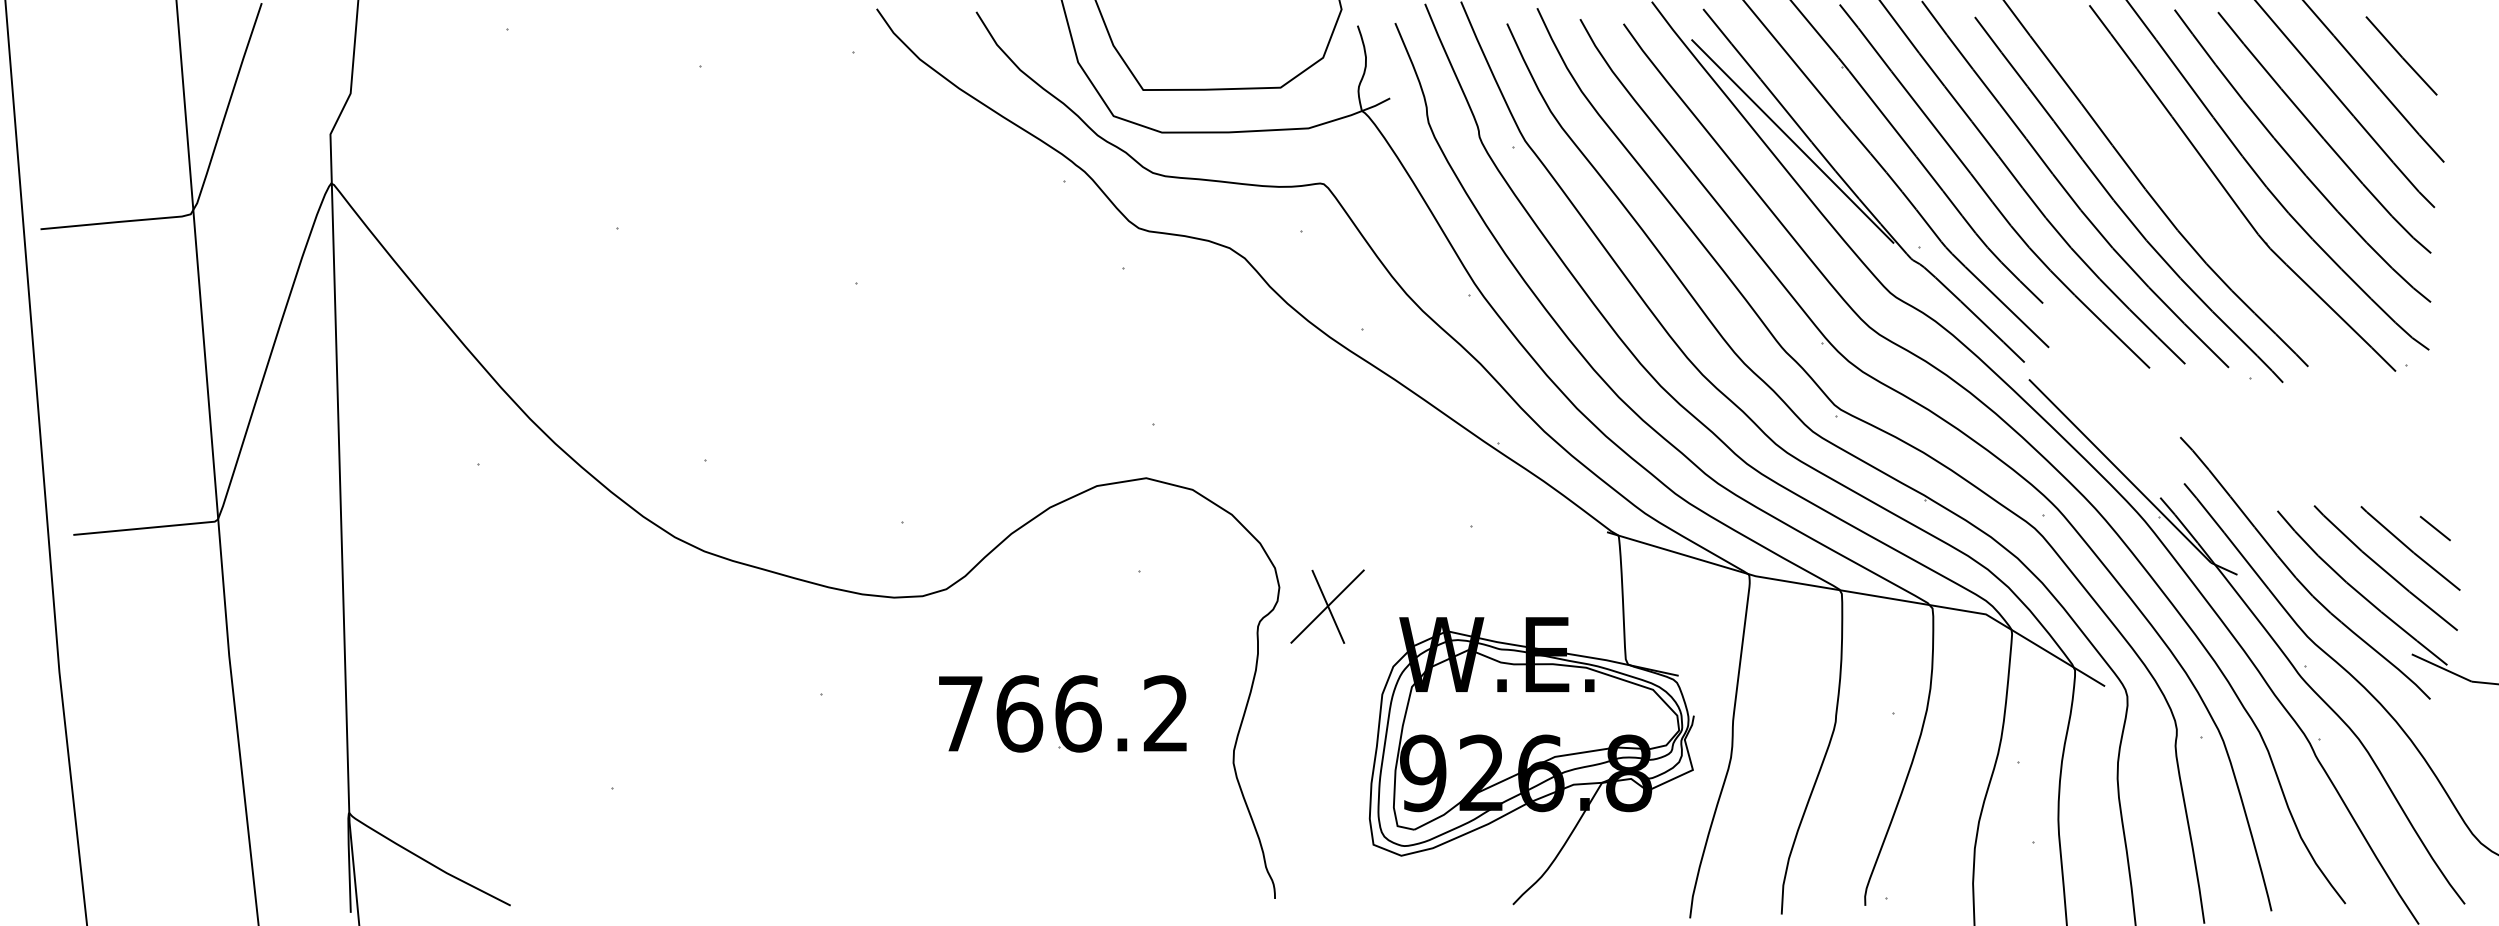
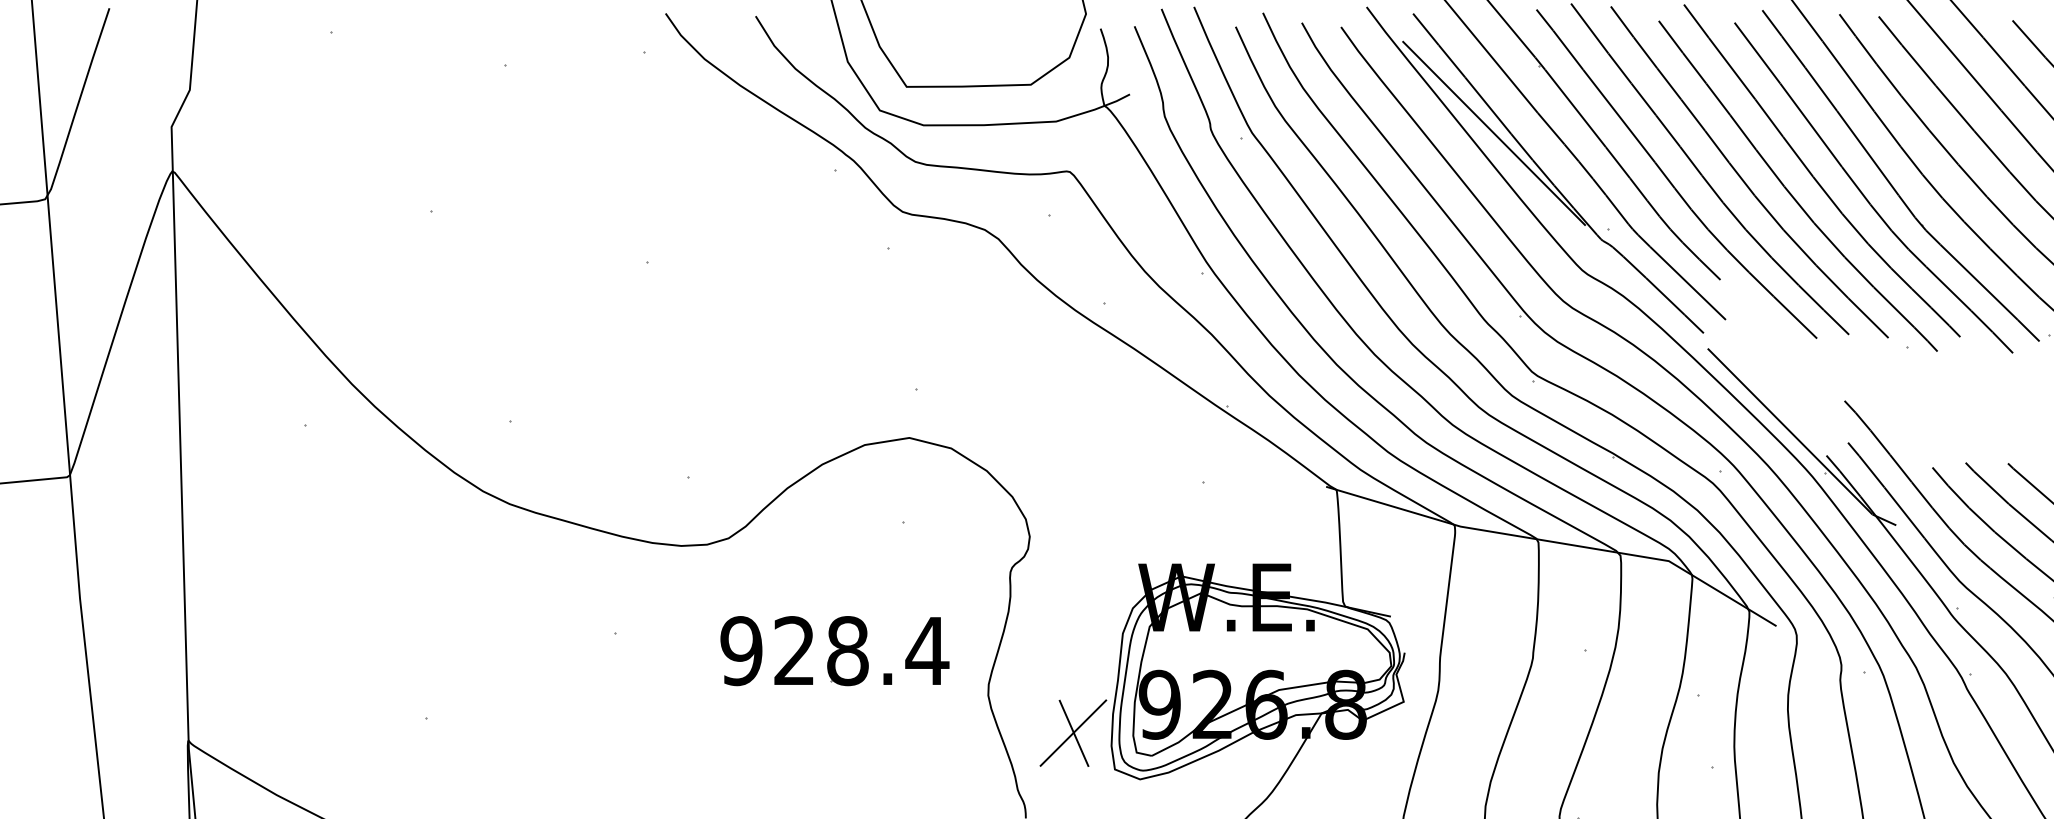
curve: (2202, 209) -> (1864, 194), added
part: (1327, 606) -> (1073, 733), moved
text: (1063, 713) -> (834, 650), 766.2 -> 928.4

